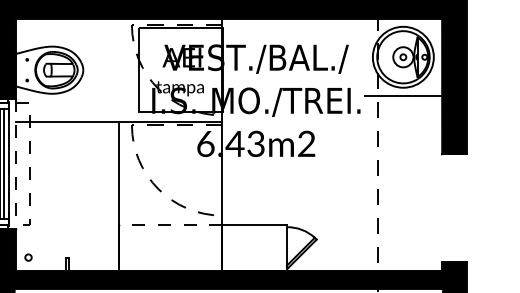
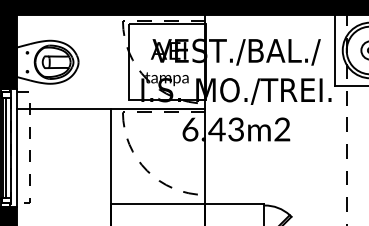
line: (364, 57) -> (335, 50), added
line: (15, 163) -> (16, 147), dashed -> solid
line: (170, 225) -> (158, 203), dashed -> solid

